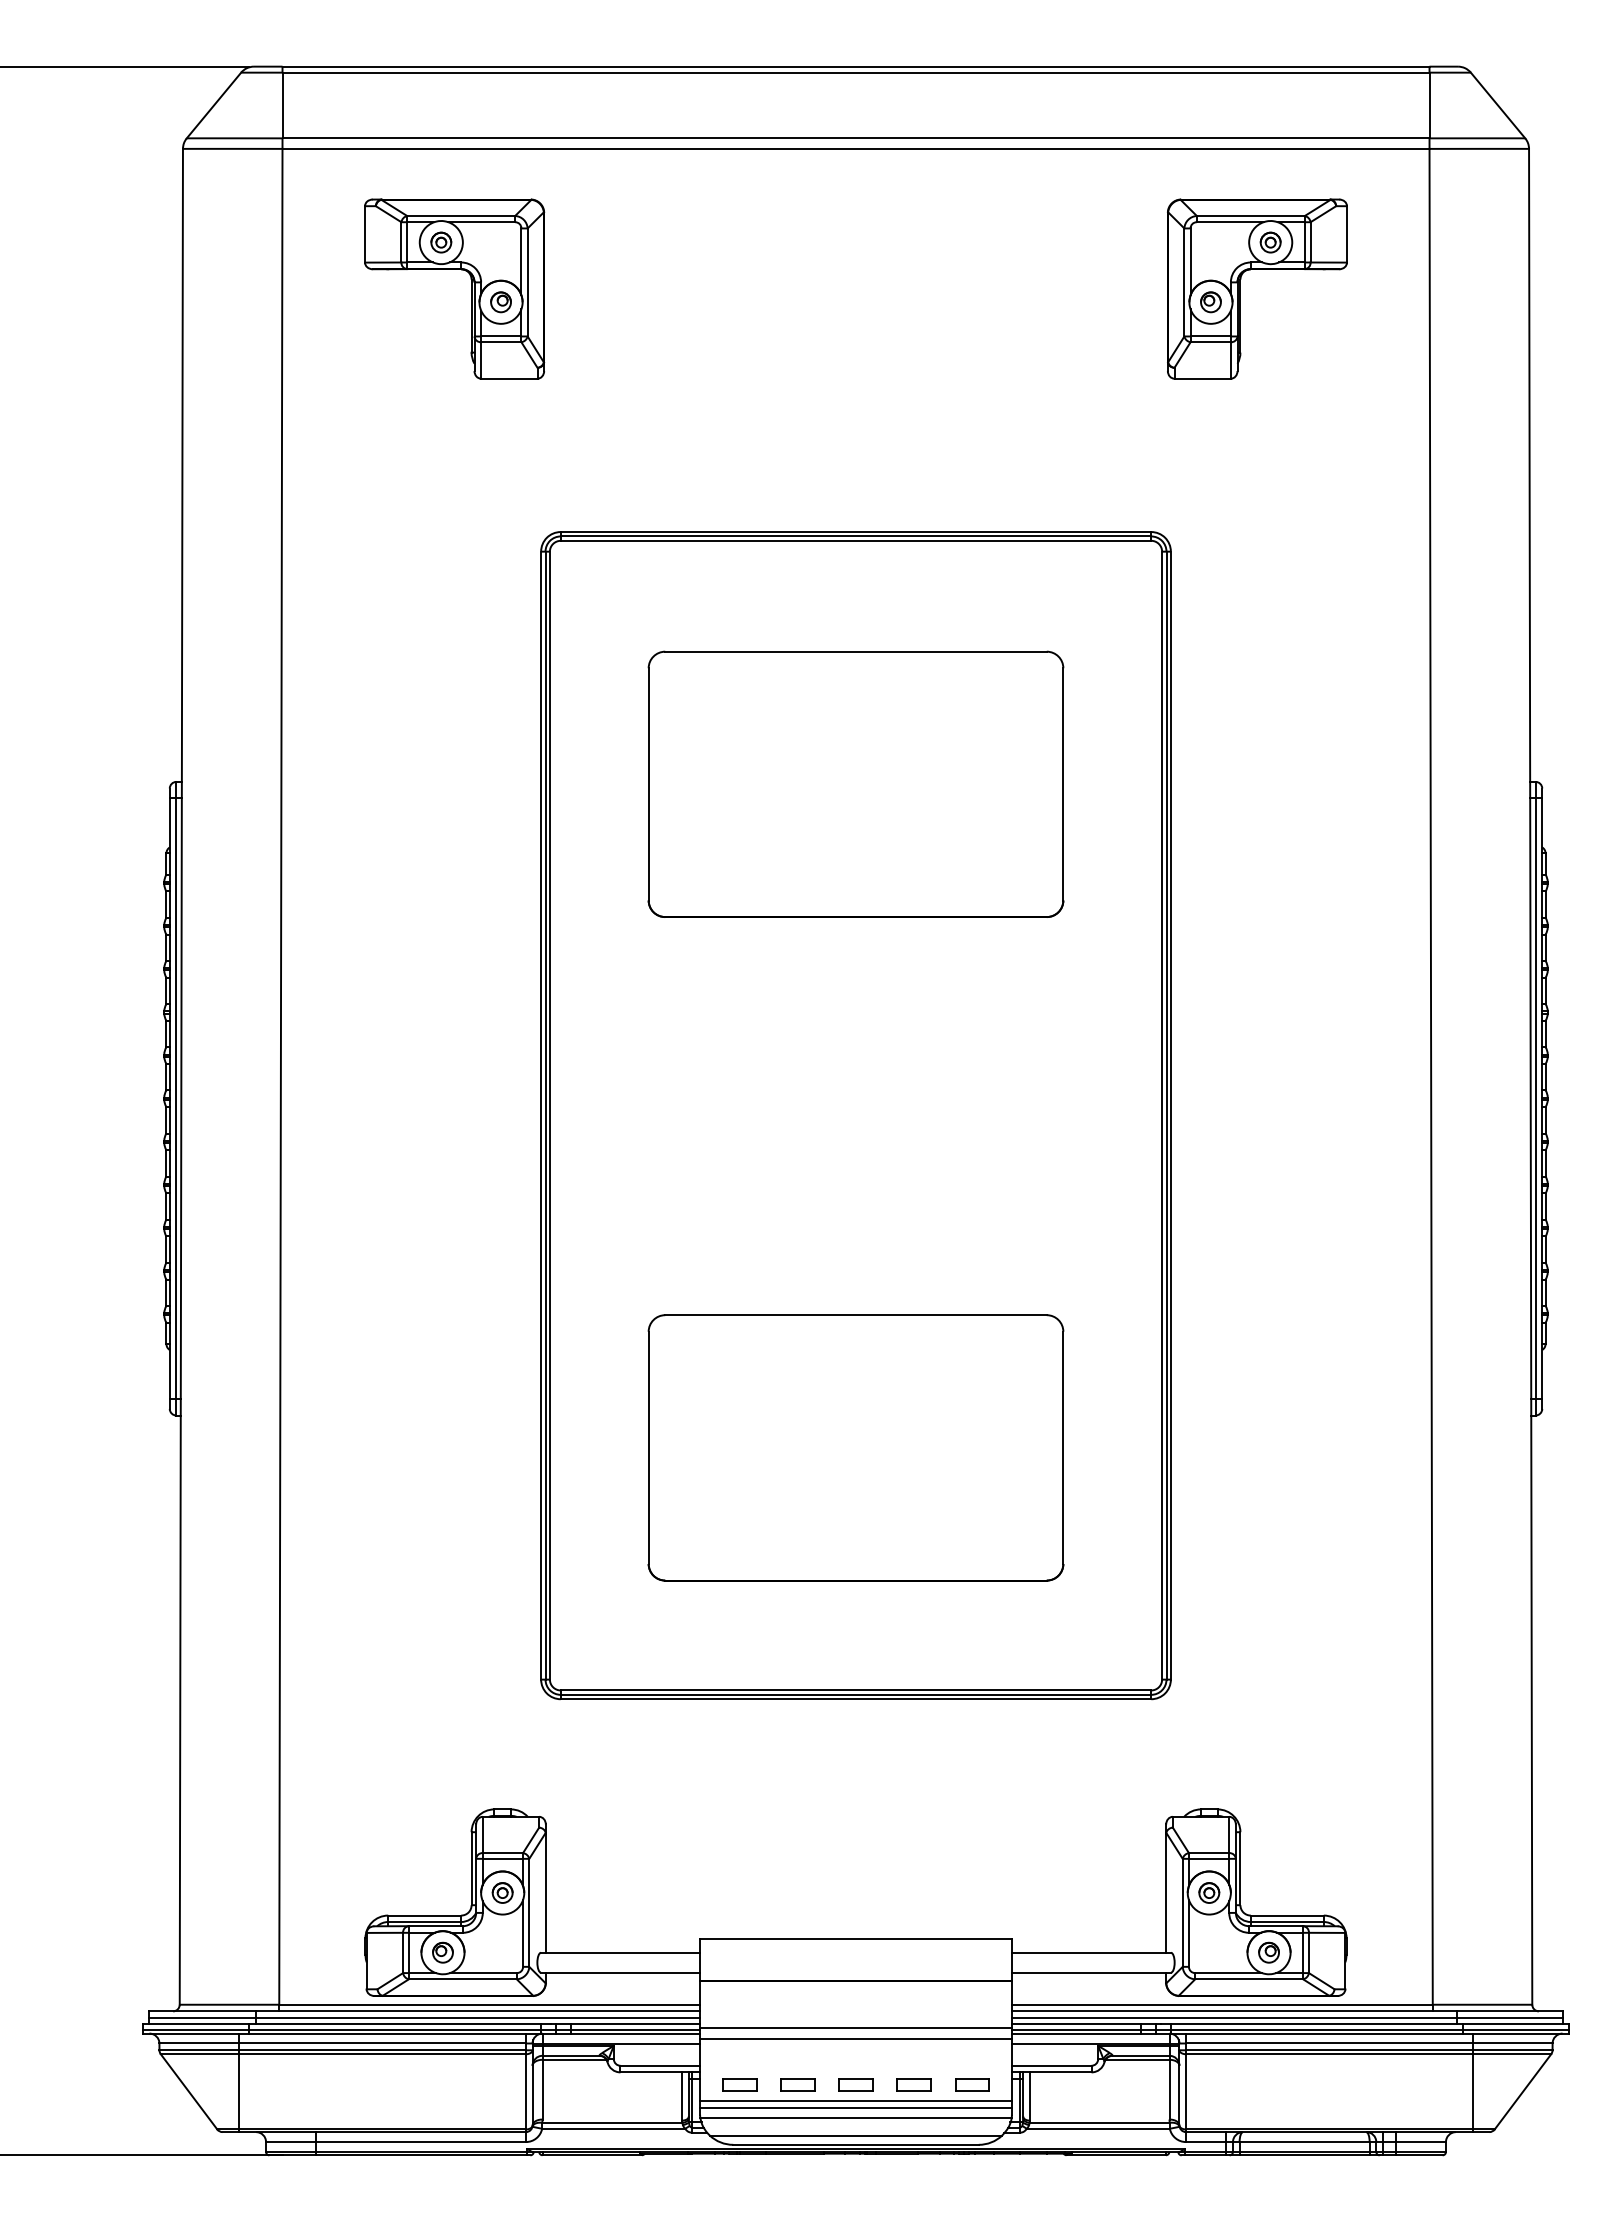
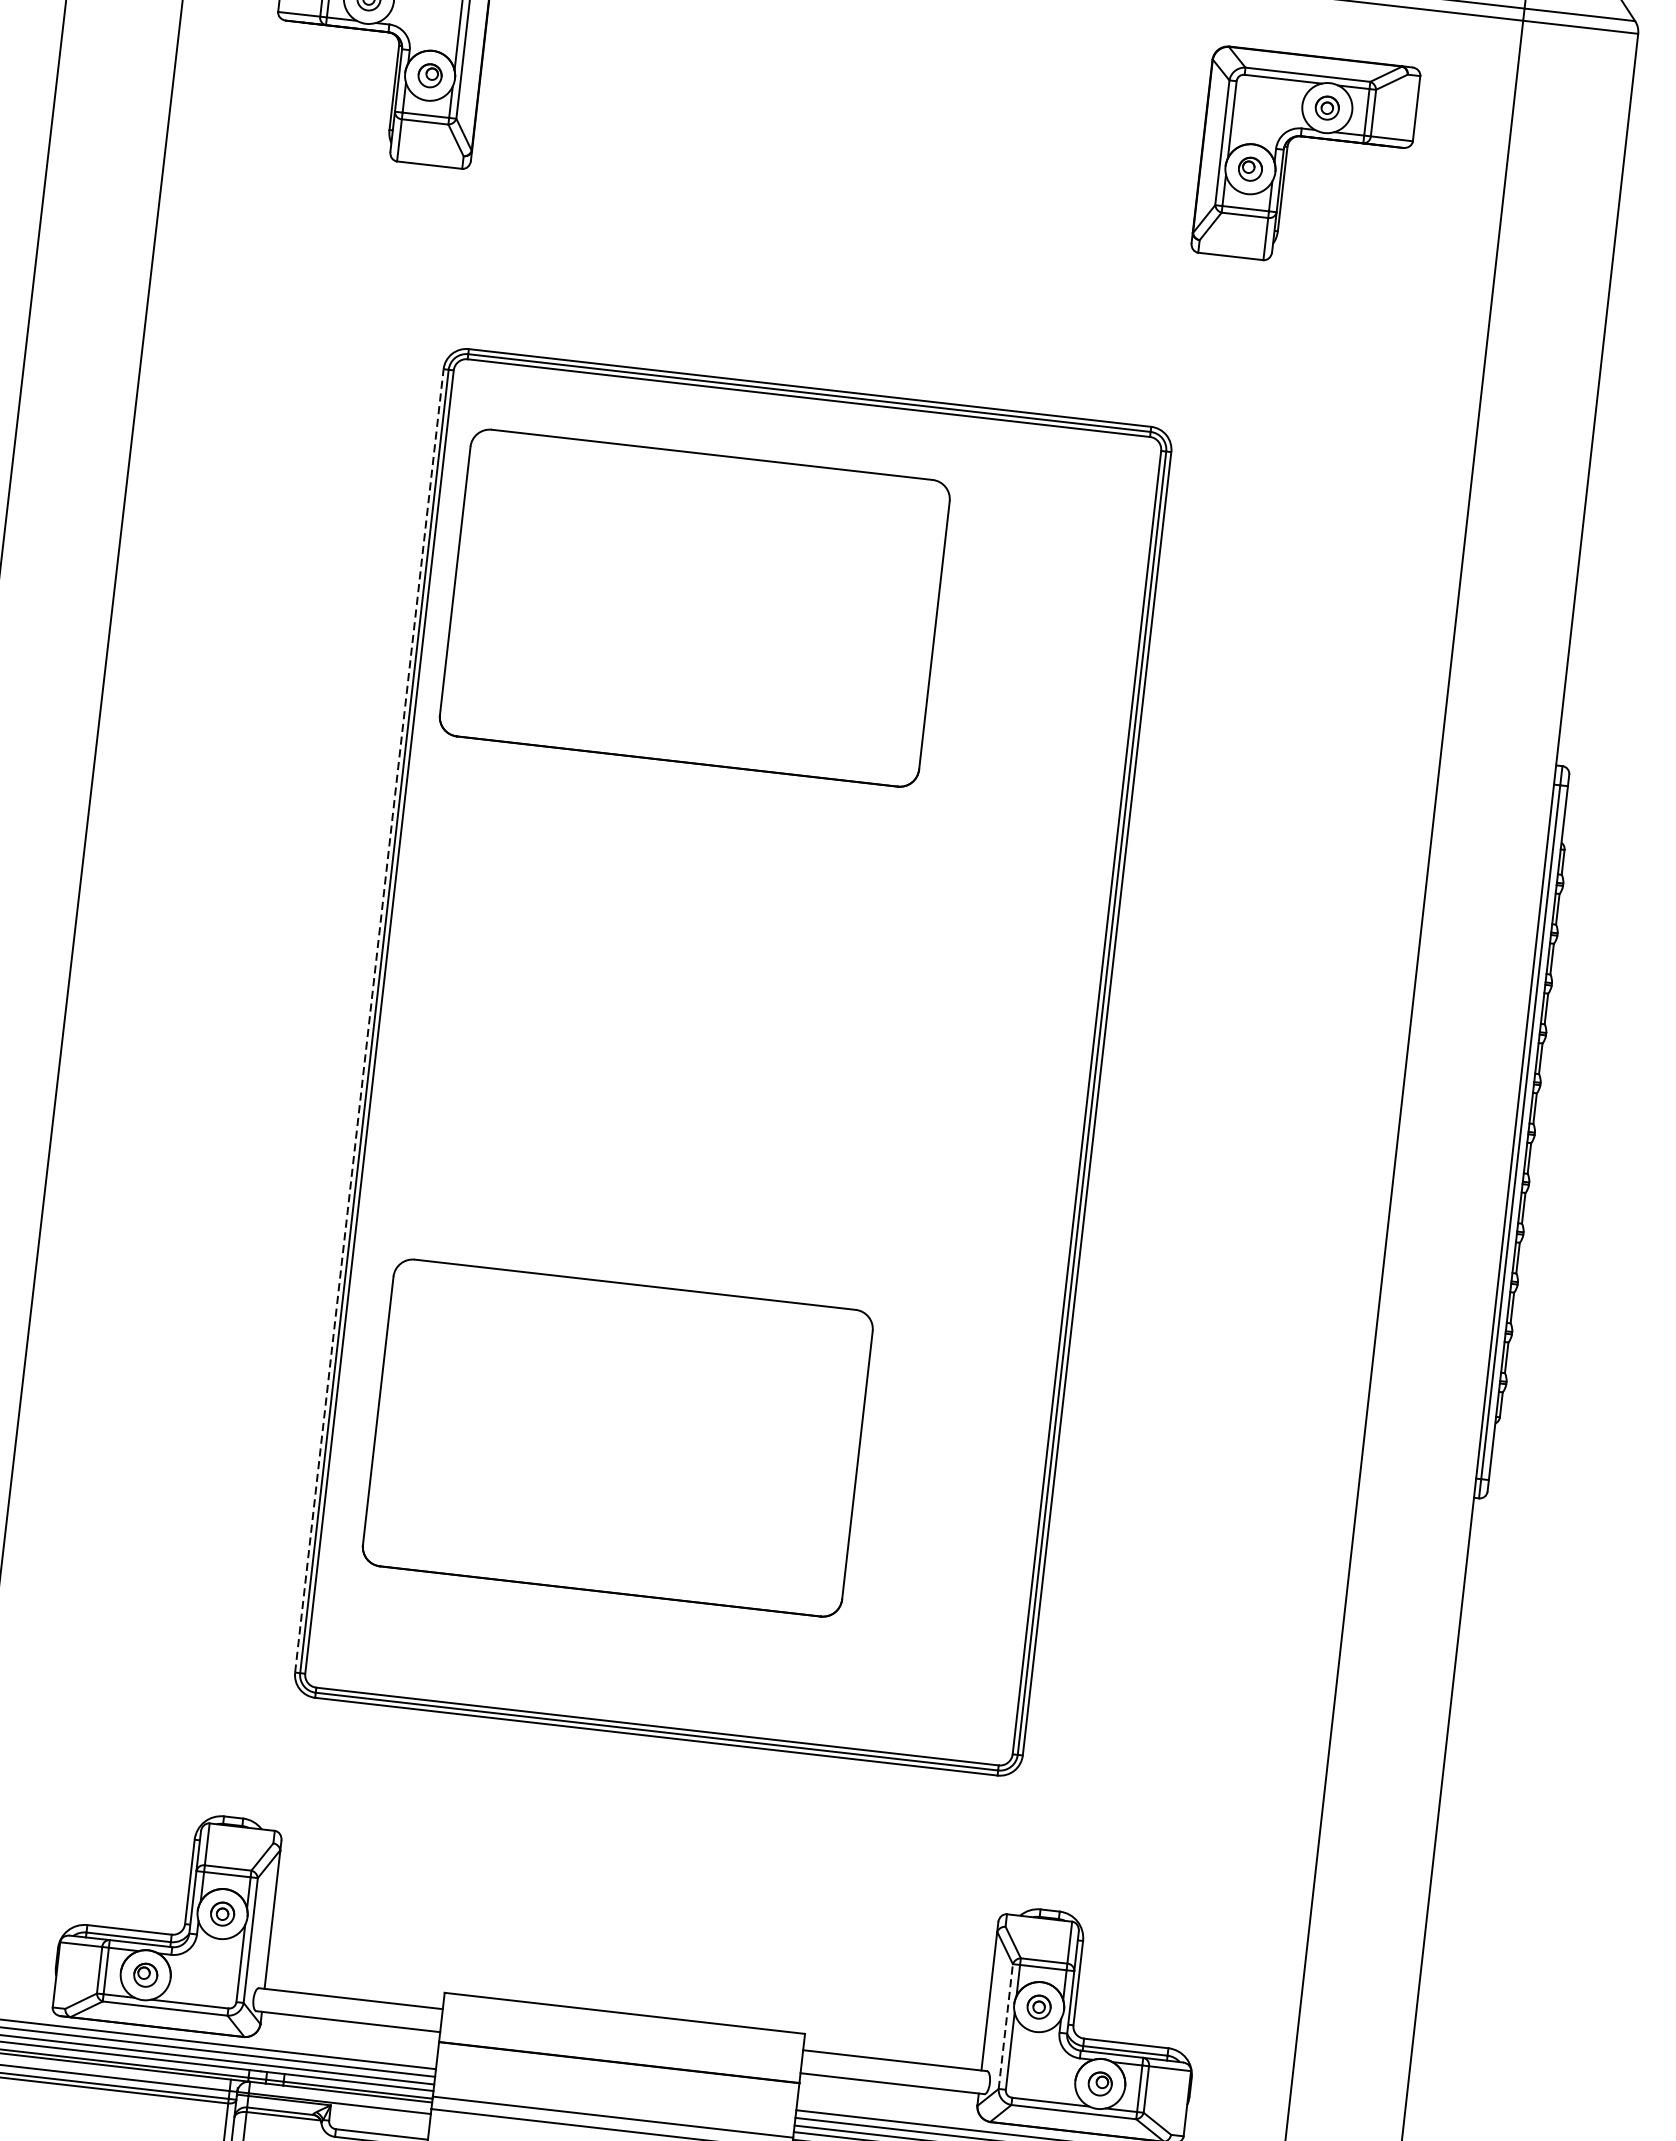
part: (855, 783) -> (694, 607), moved
line: (541, 1115) -> (369, 1020), solid -> dashed
part: (855, 1447) -> (617, 1437), moved
line: (1182, 1912) -> (1005, 2026), solid -> dashed

